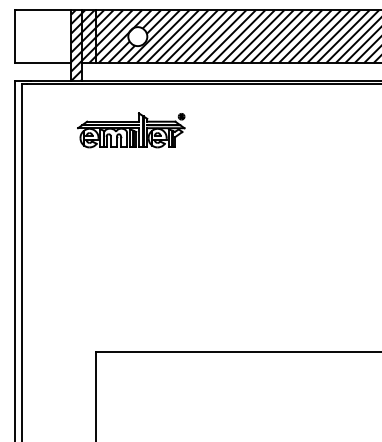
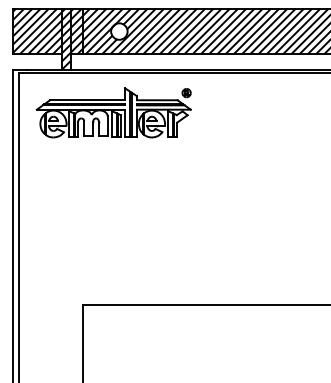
hatch: (43, 36) -> (37, 31), added
part: (131, 129) -> (113, 112), size x1.67

